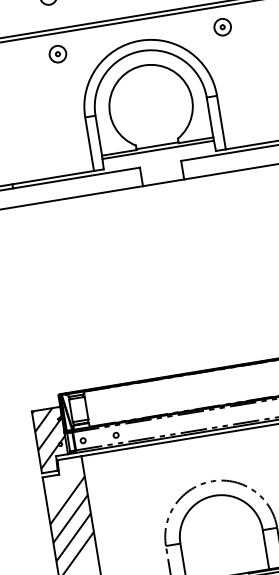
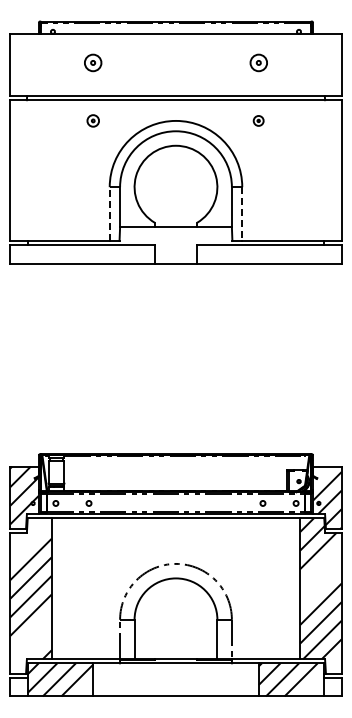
part: (222, 26) -> (258, 120), size x0.6
part: (58, 53) -> (93, 120), size x0.7
line: (221, 122) -> (242, 214), solid -> dashed
line: (89, 144) -> (109, 214), solid -> dashed
line: (157, 149) -> (175, 230), removed

